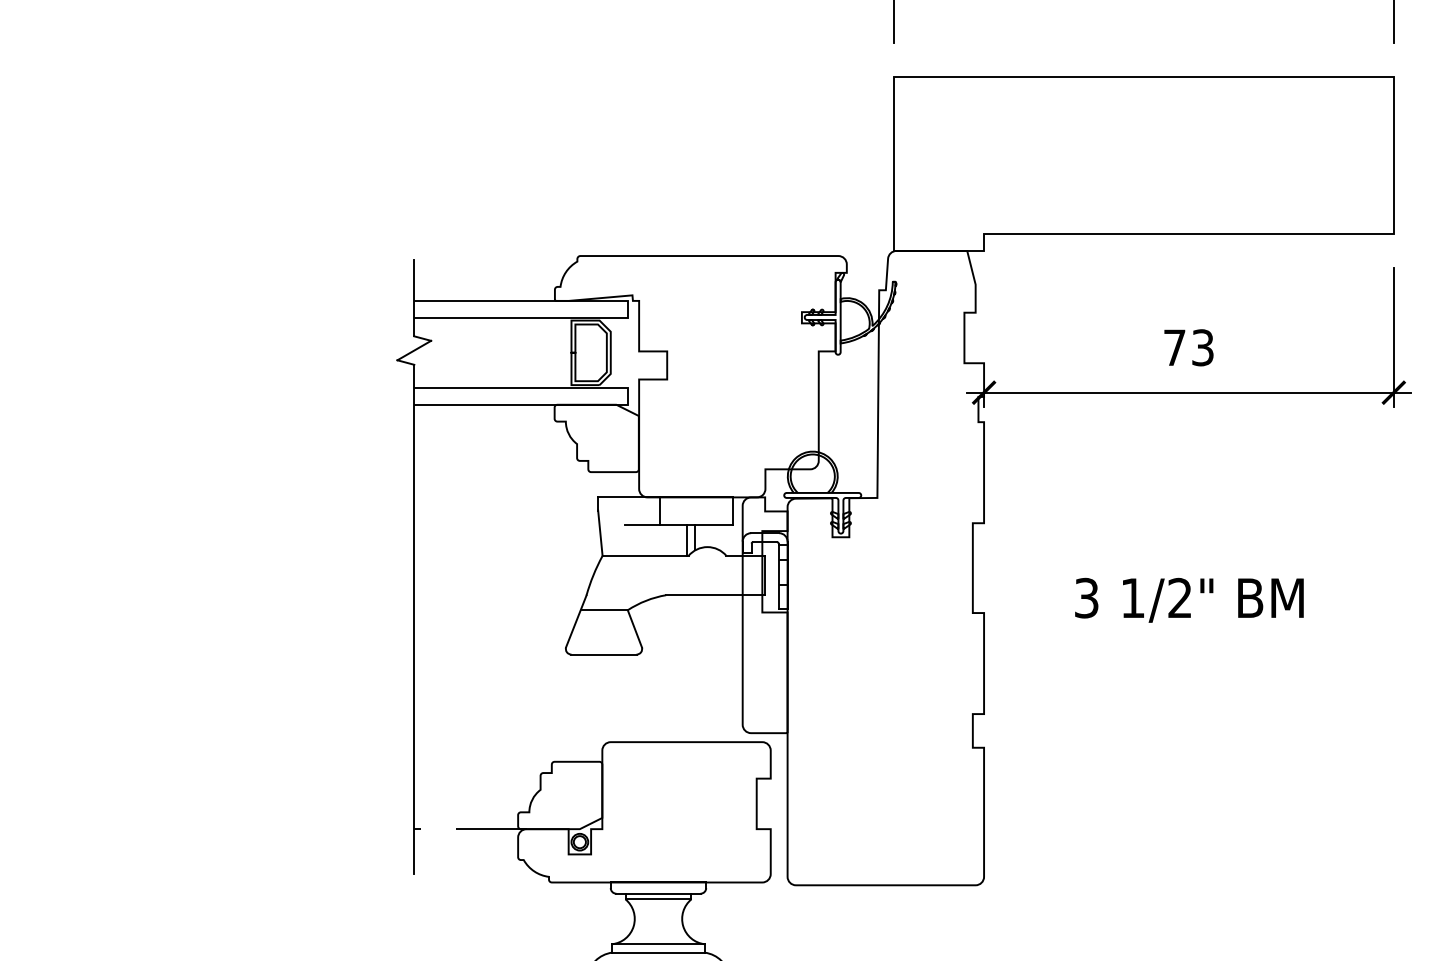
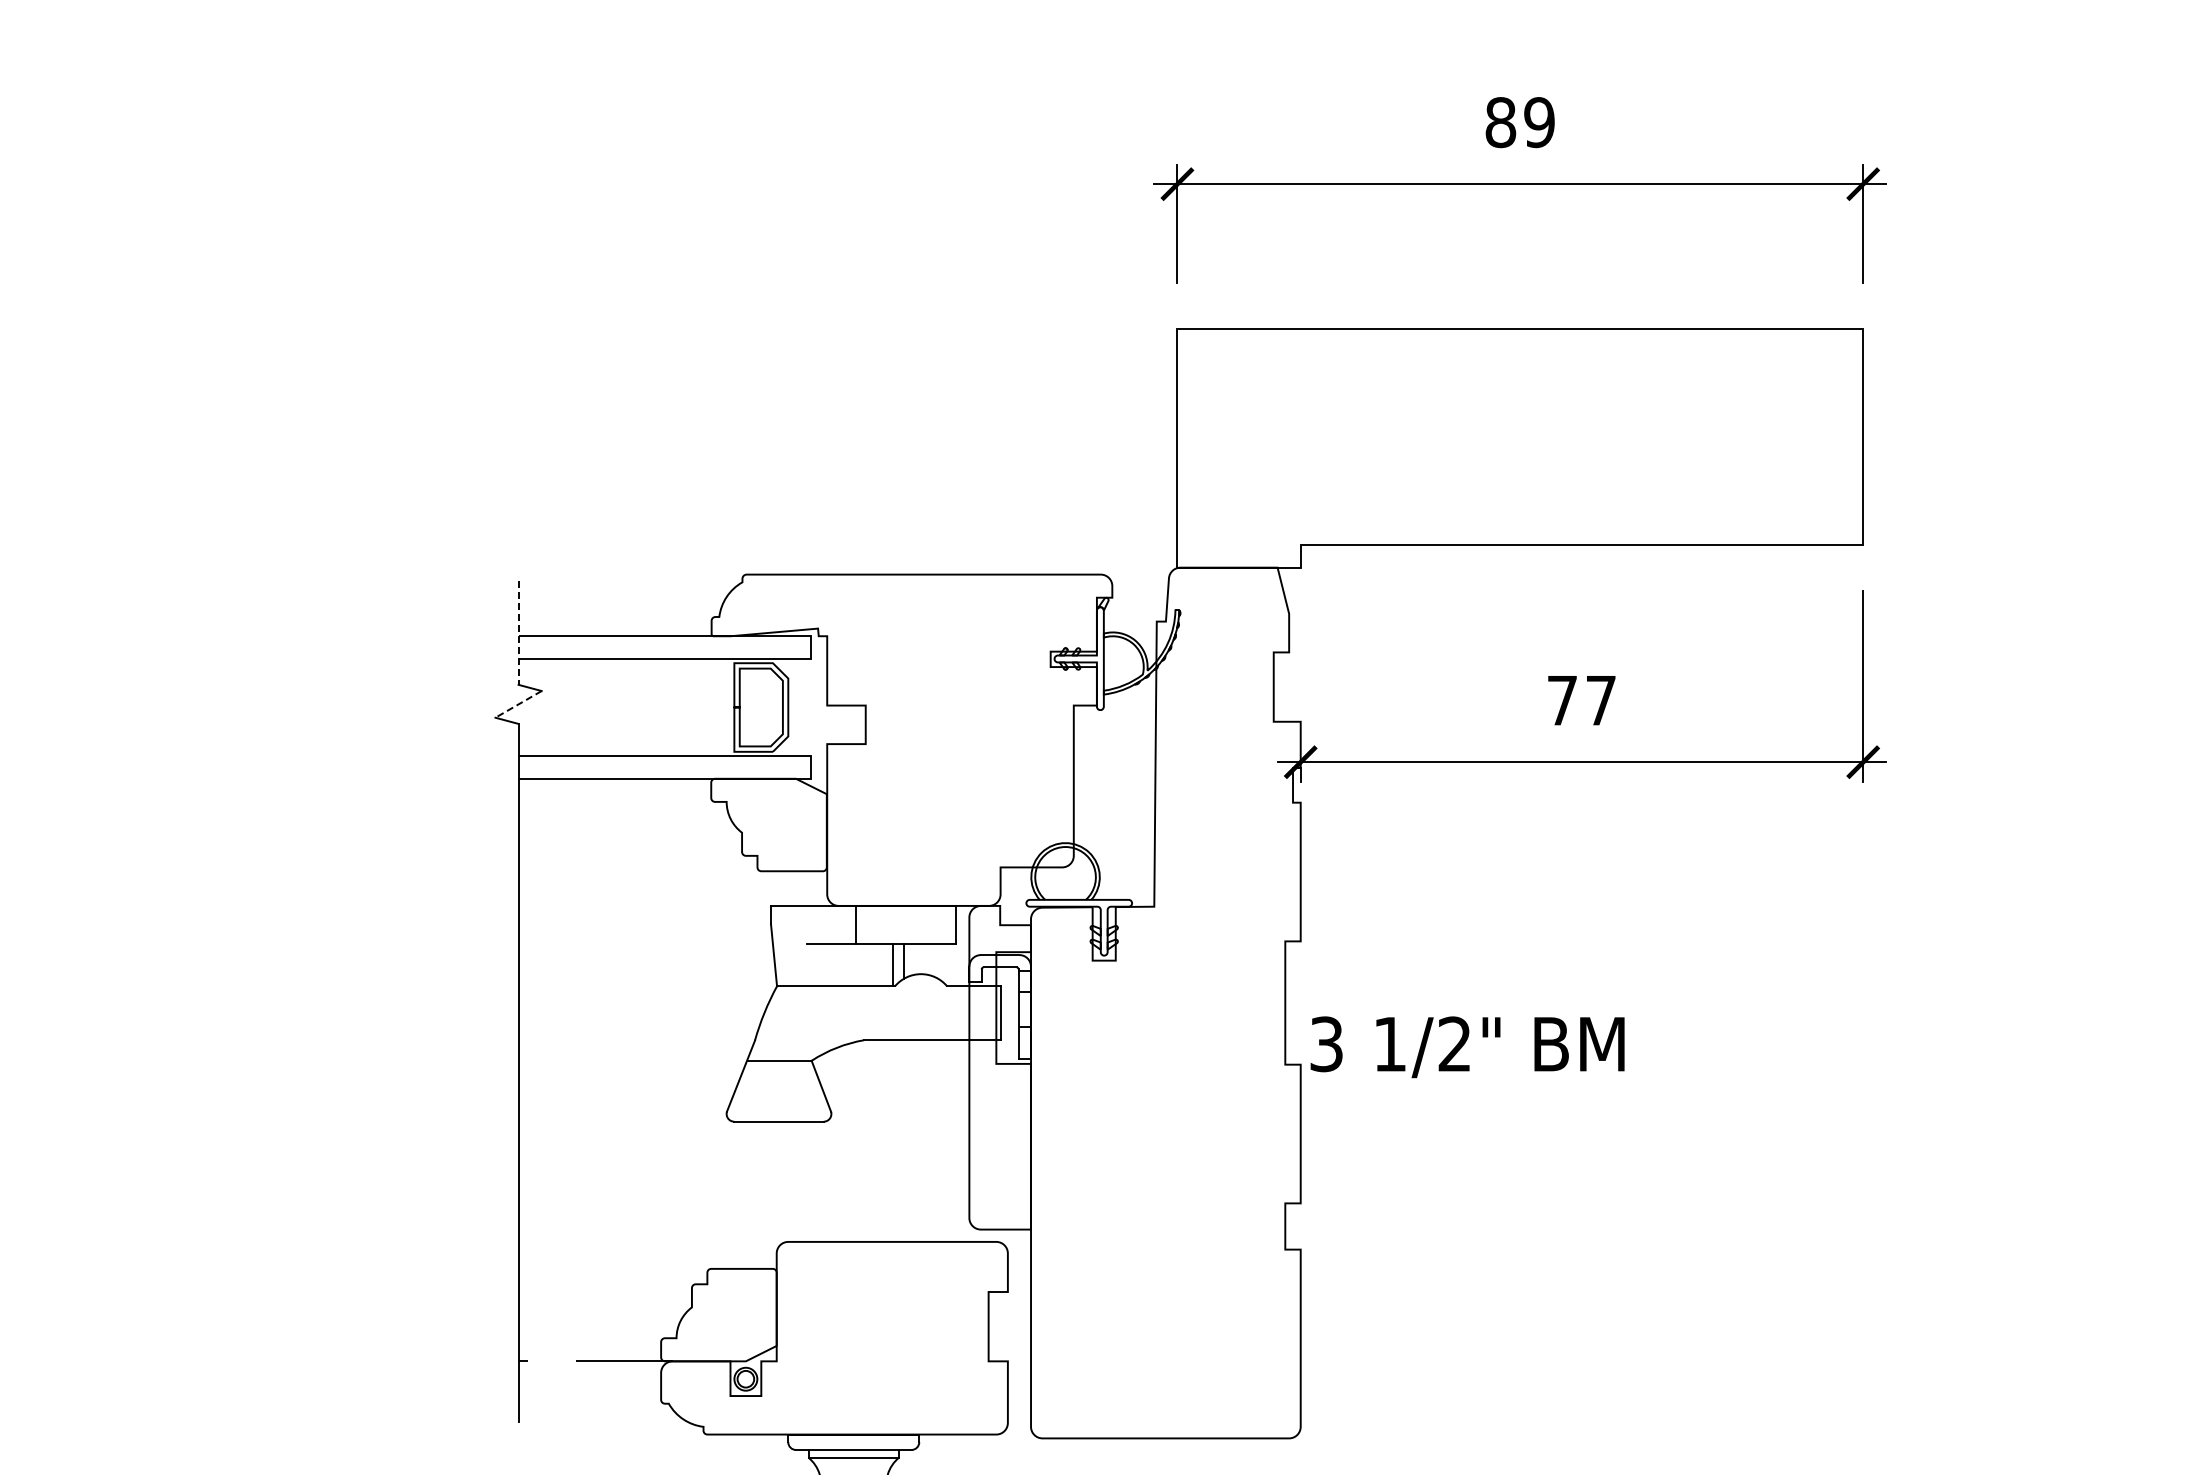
line: (414, 298) -> (518, 633), solid -> dashed
text: (1202, 347) -> (1600, 700), 73 -> 77
line: (414, 350) -> (518, 704), solid -> dashed
text: (1189, 600) -> (1467, 1047), moved

